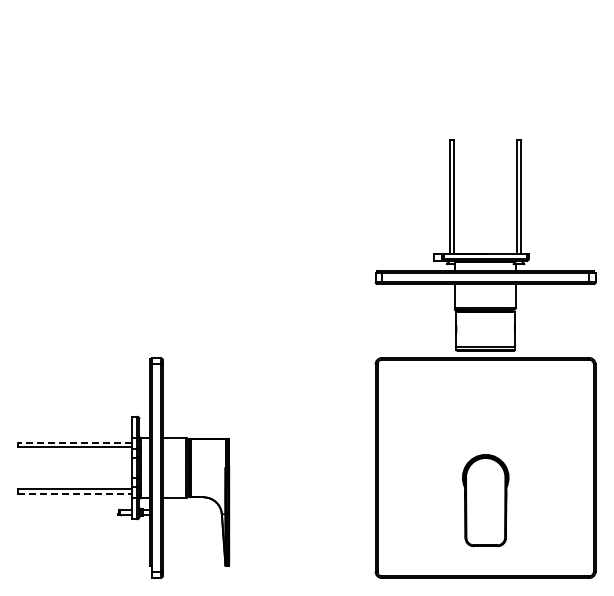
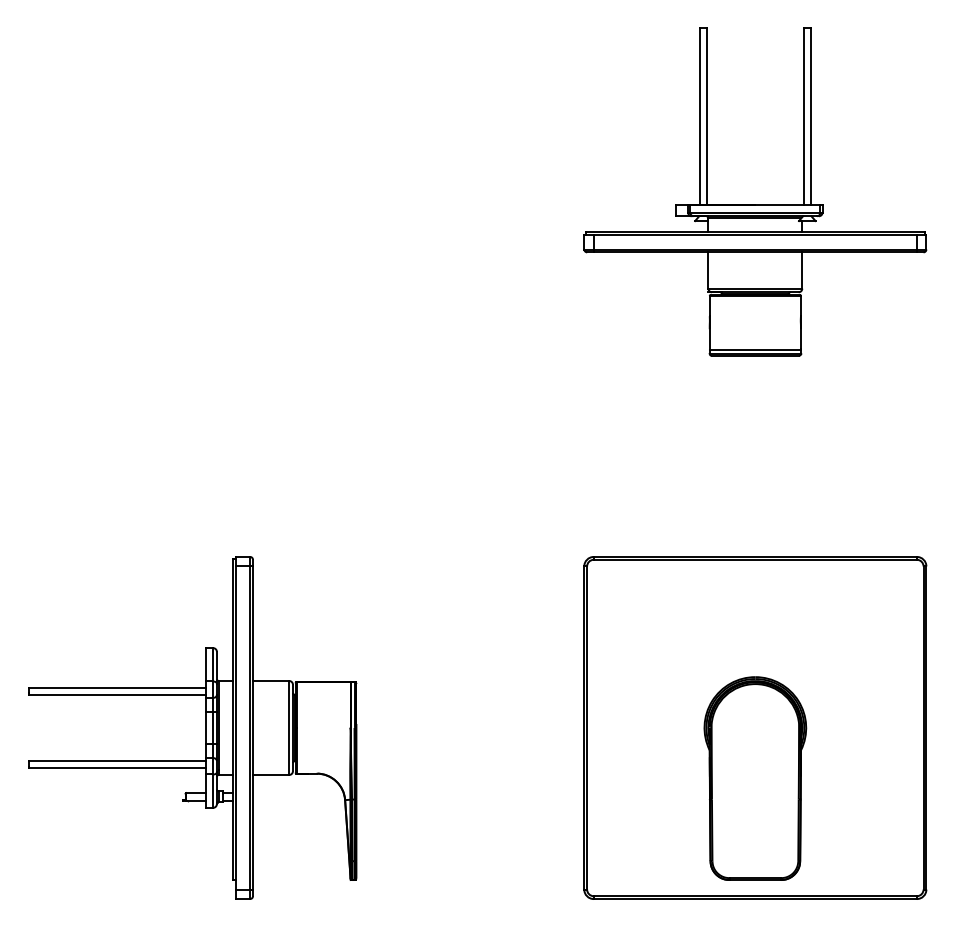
part: (485, 253) -> (755, 204), moved
line: (75, 442) -> (117, 688), dashed -> solid
line: (75, 493) -> (117, 767), dashed -> solid
part: (485, 500) -> (755, 778), size x1.43

